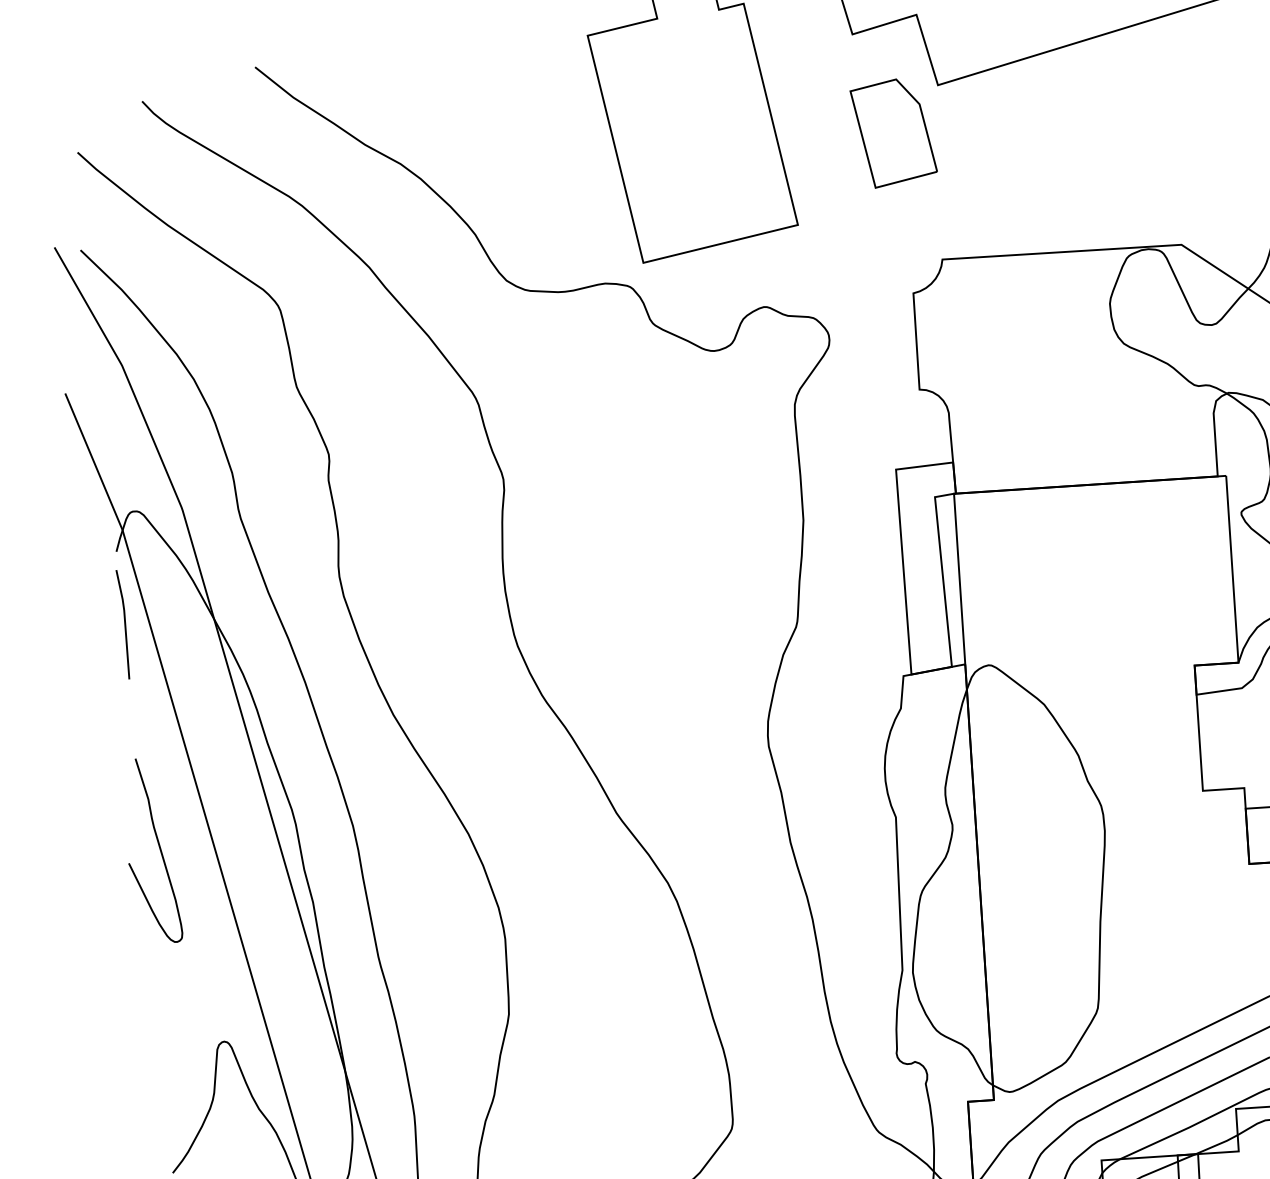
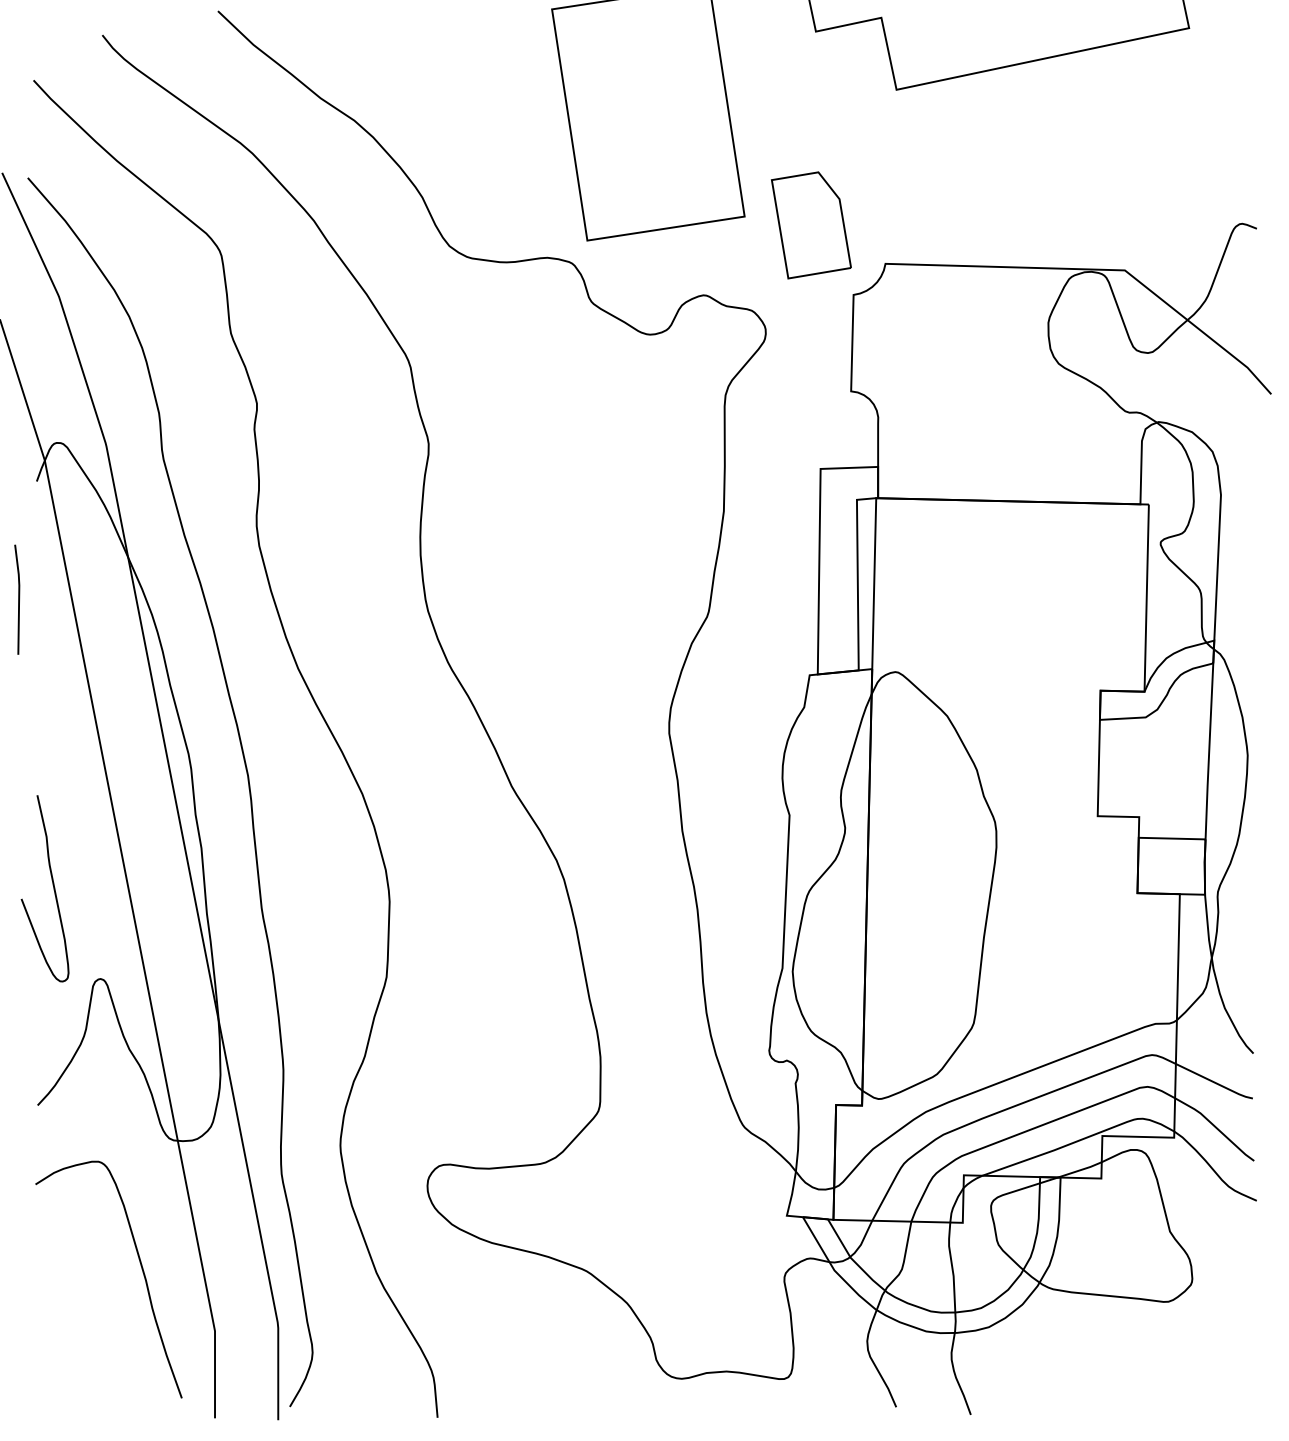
part: (893, 132) -> (811, 225), moved
line: (124, 624) -> (18, 599), moved
curve: (158, 847) -> (52, 885), moved

